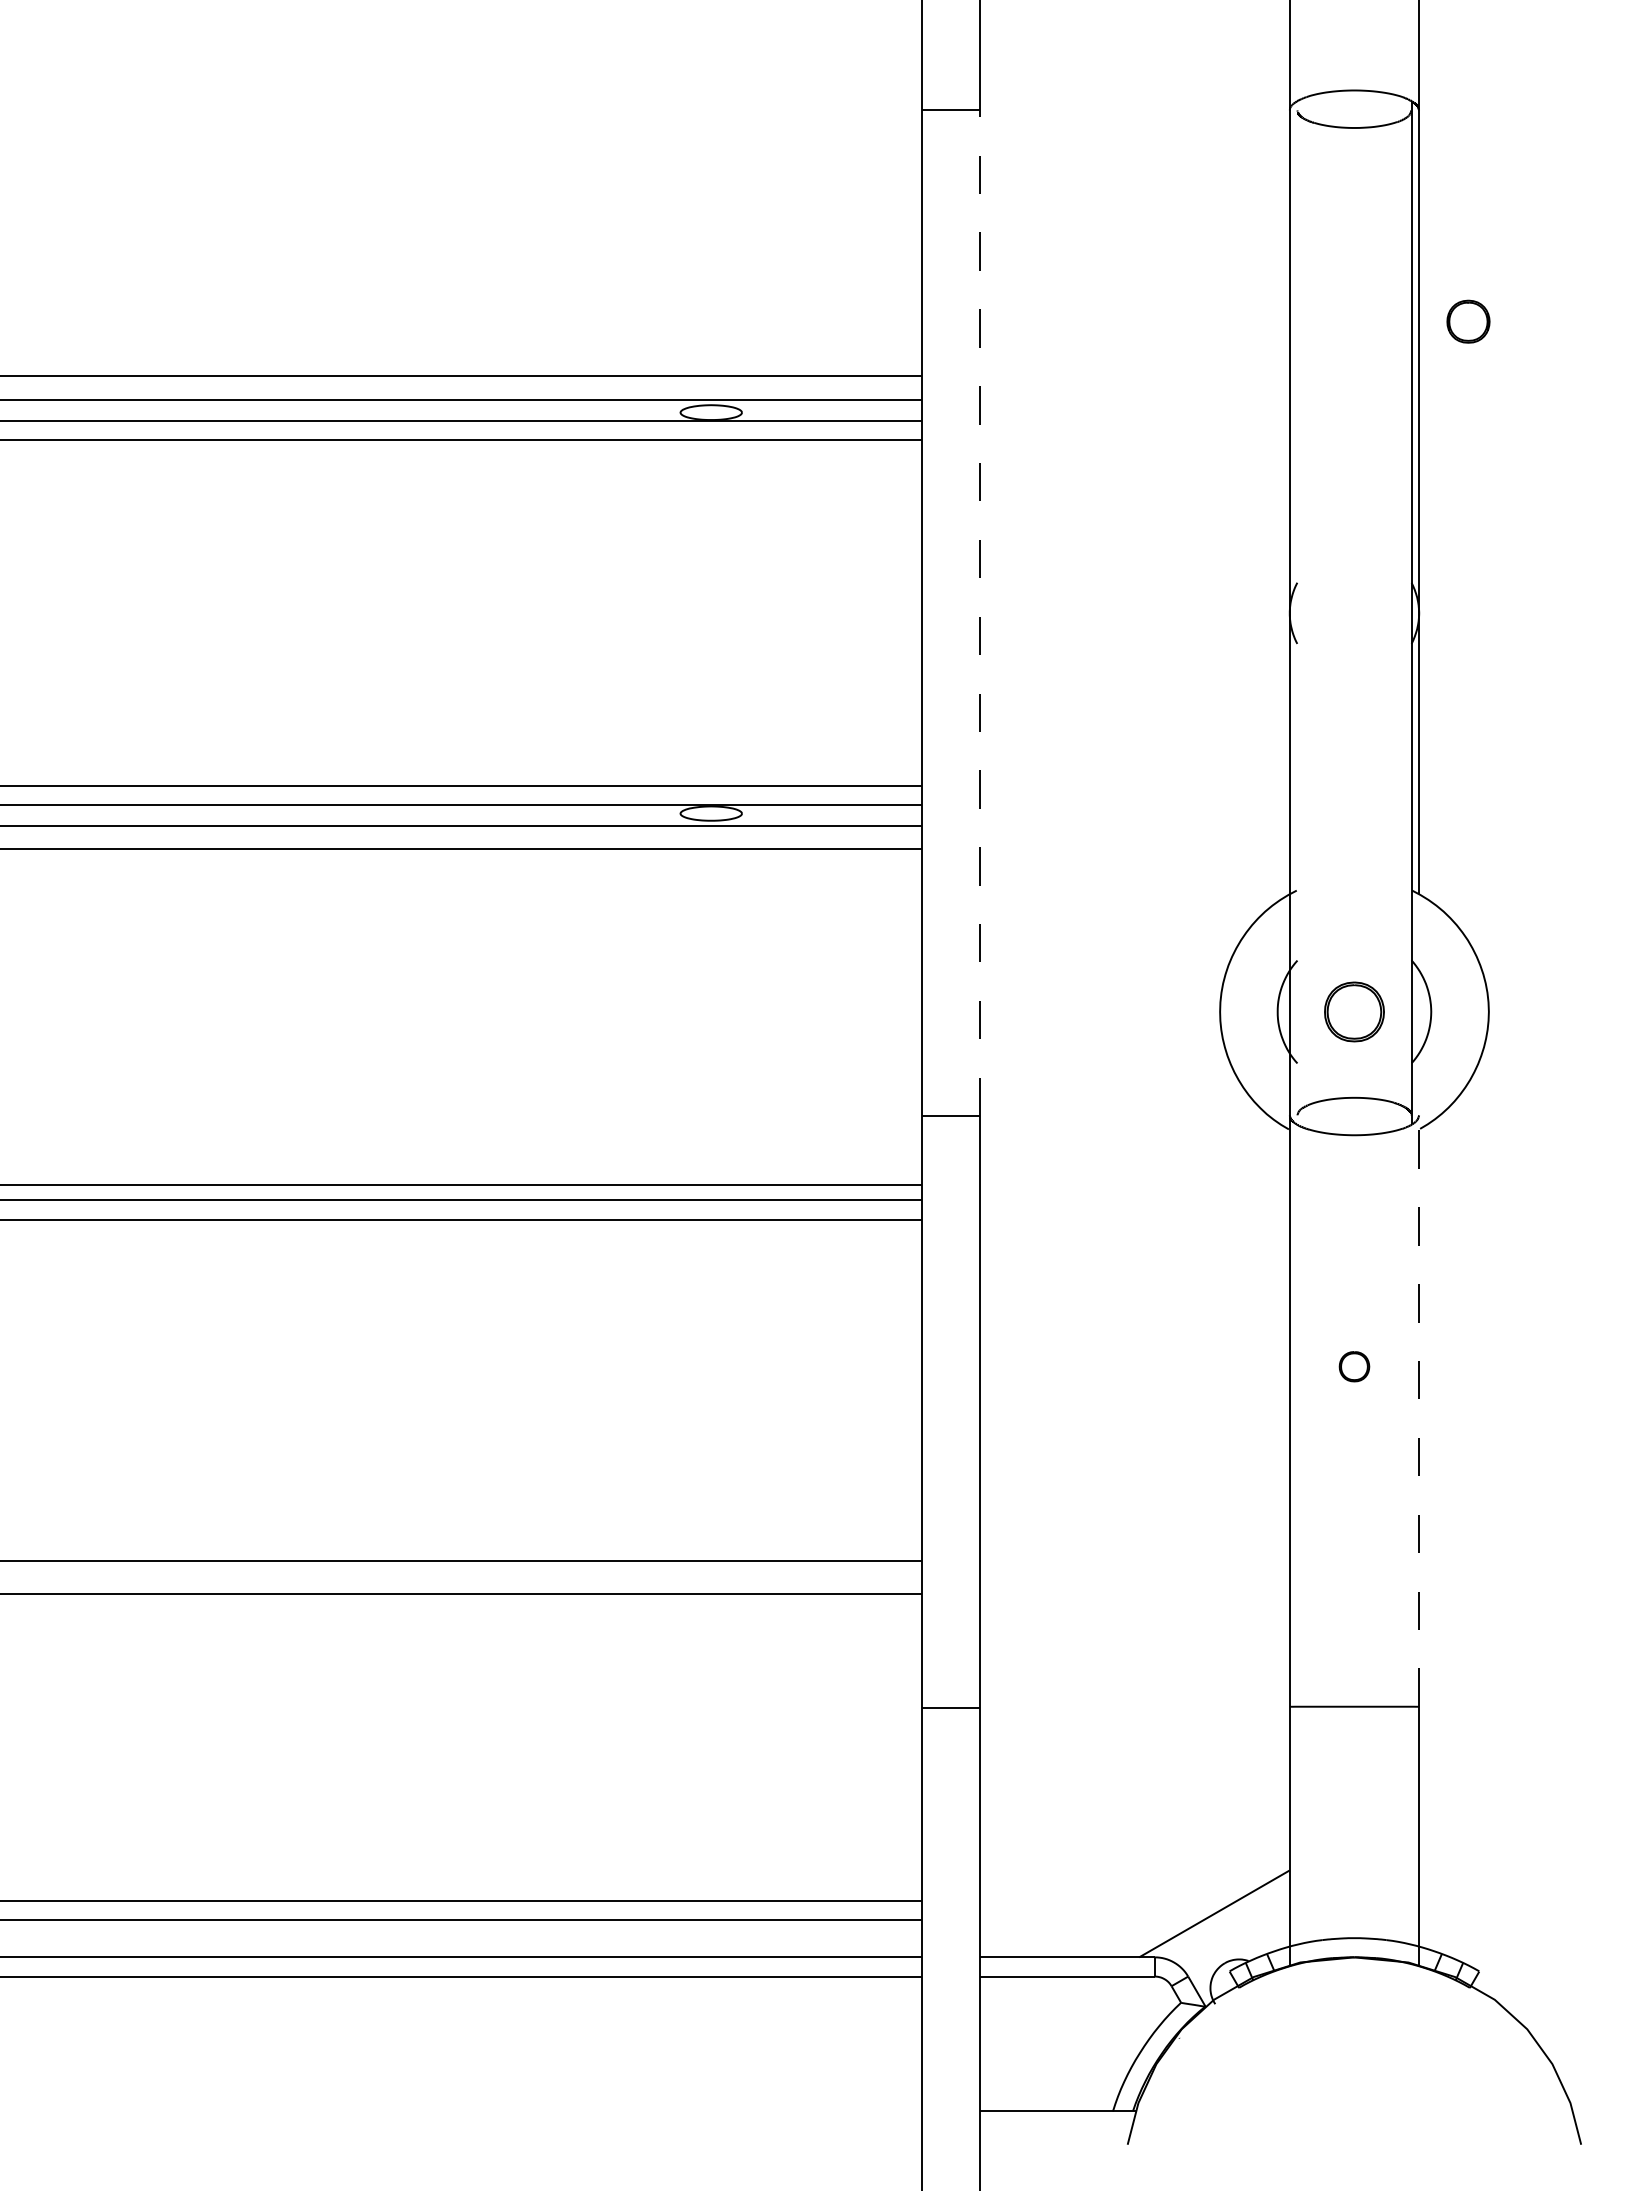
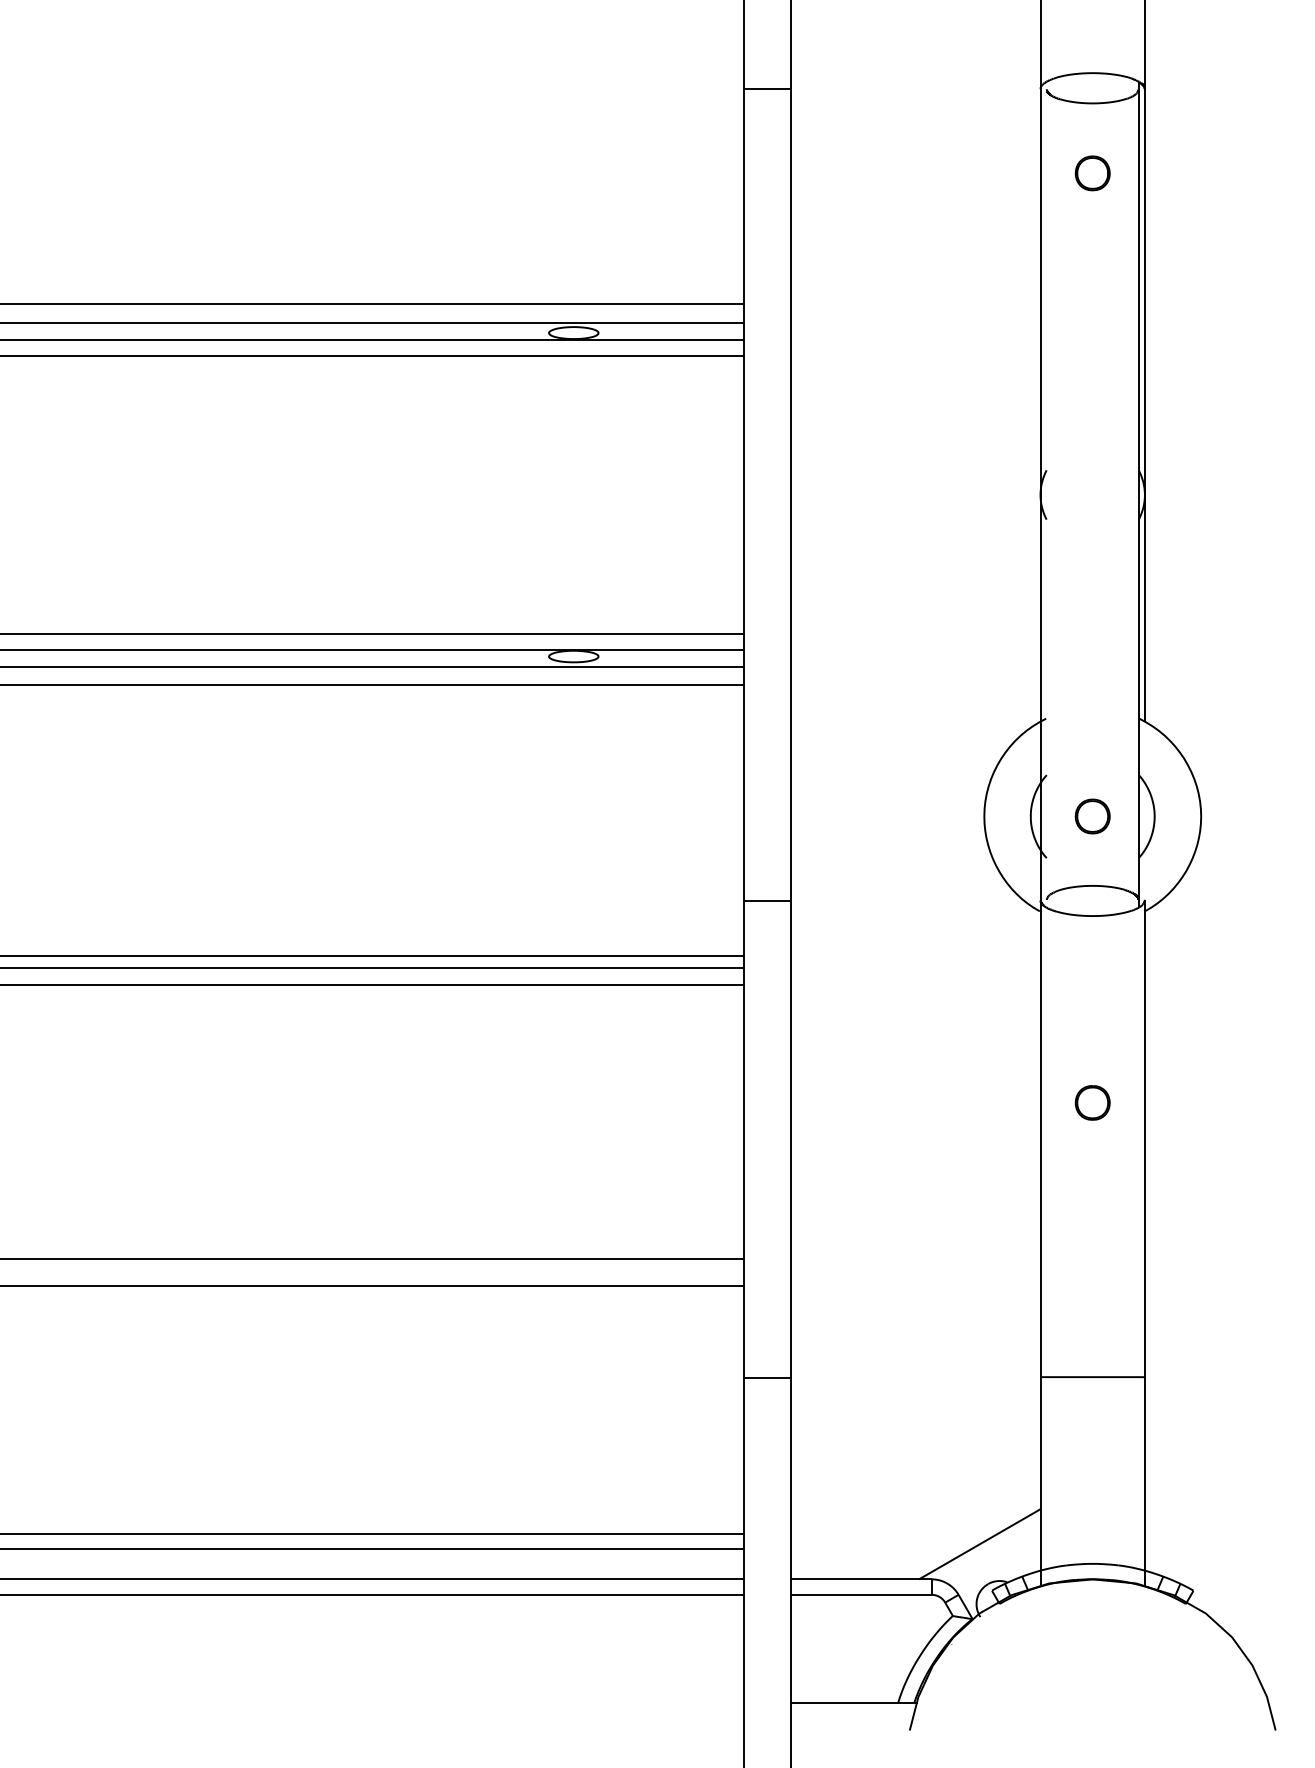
part: (1468, 321) -> (1092, 173), moved
line: (980, 613) -> (791, 495), dashed -> solid
part: (1354, 1011) -> (1092, 816), size x0.71
part: (1354, 1366) -> (1092, 1102), size x1.43
line: (1419, 1411) -> (1145, 1138), dashed -> solid

